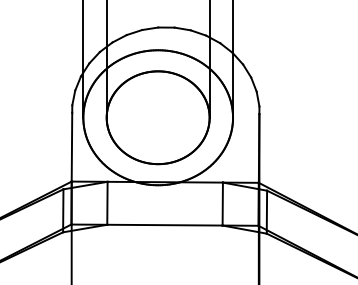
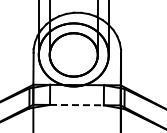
line: (164, 225) -> (76, 105), solid -> dashed

